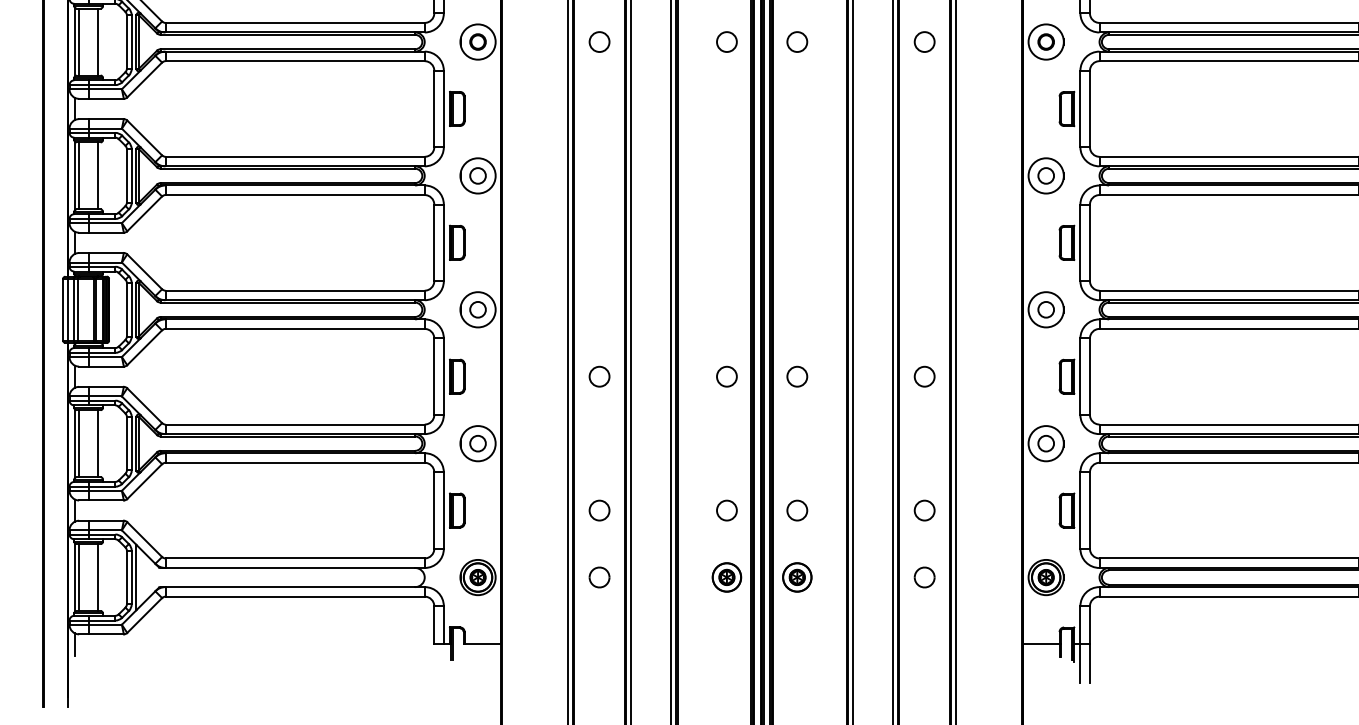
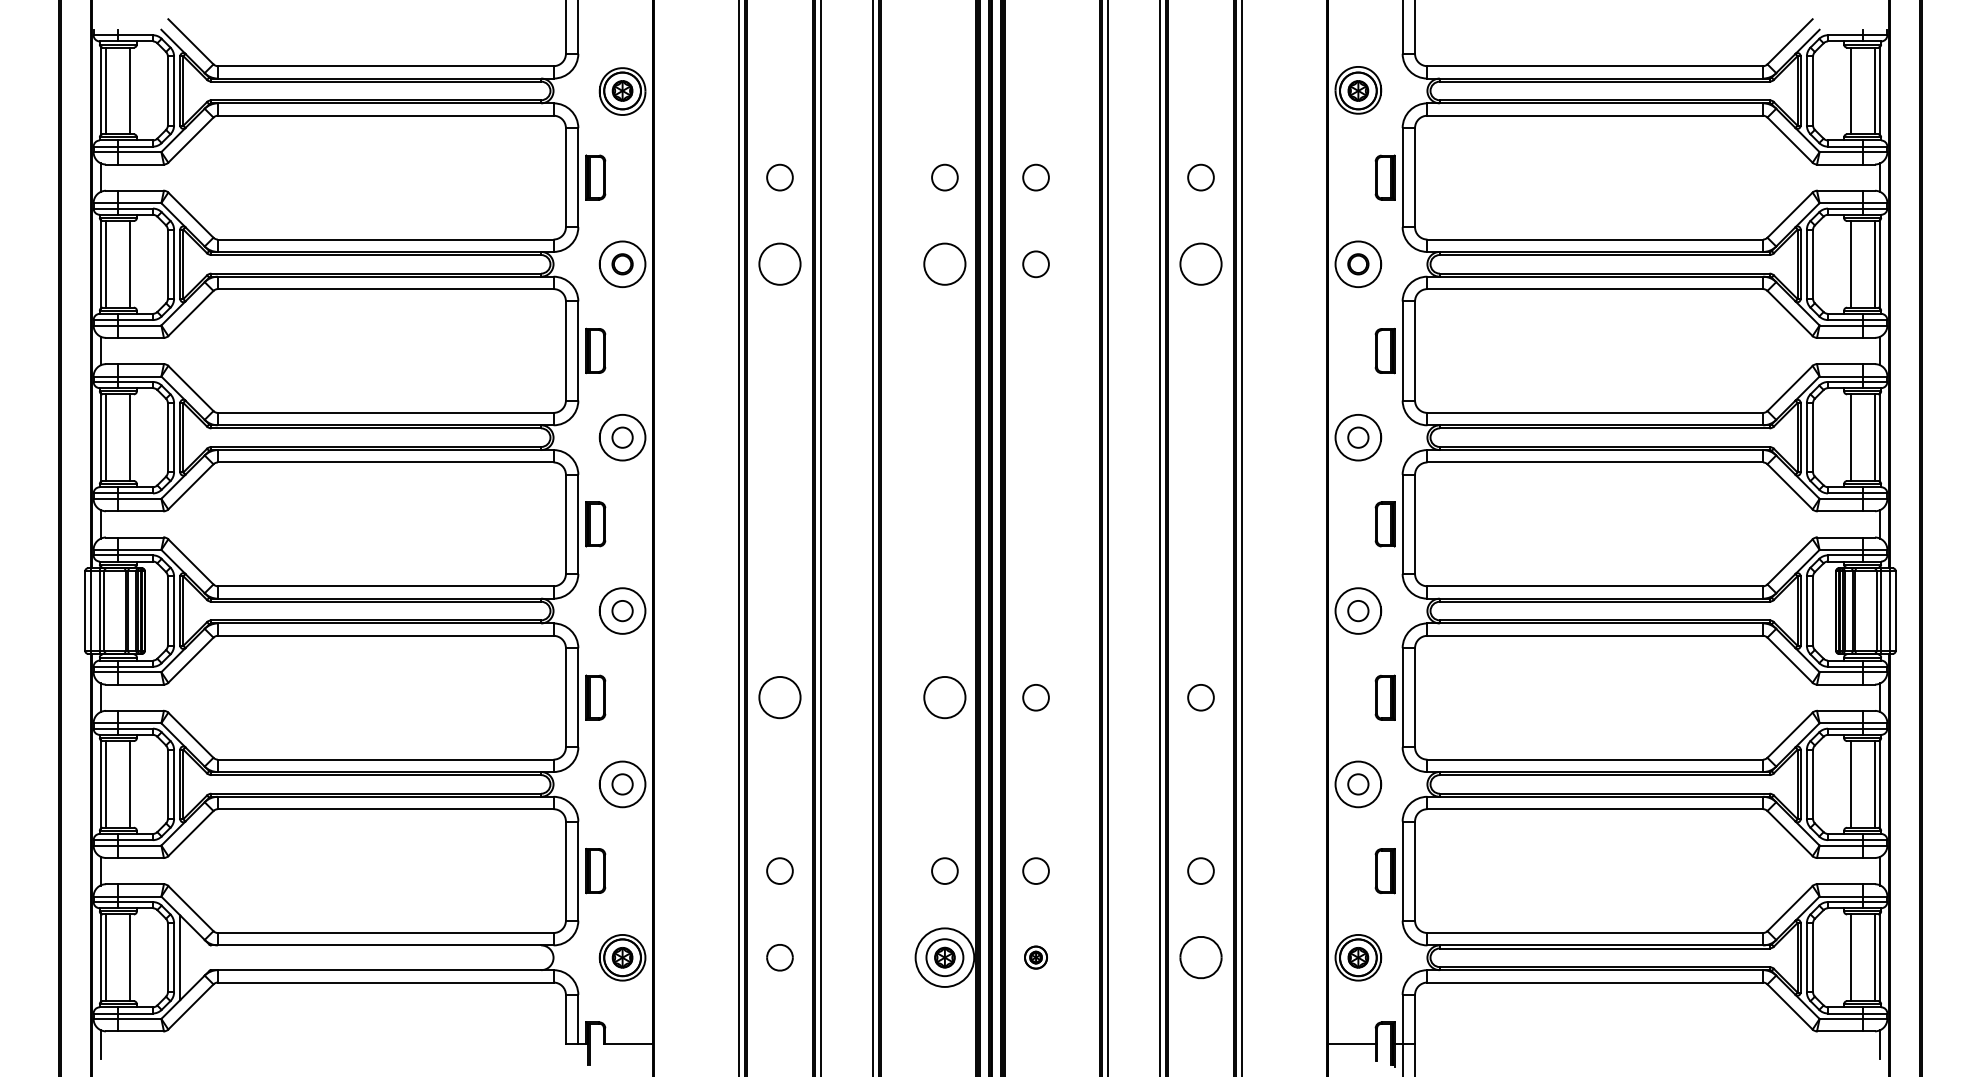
circle: (599, 42) -> (779, 264), size x1.6
circle: (726, 42) -> (944, 264), size x1.6
circle: (924, 42) -> (1200, 264), size x1.6
circle: (599, 376) -> (779, 697), size x1.6
circle: (726, 376) -> (944, 697), size x1.6
circle: (726, 577) -> (944, 957), size x1.6
part: (796, 577) -> (1035, 957), size x0.6
part: (924, 577) -> (1200, 957), size x1.6

